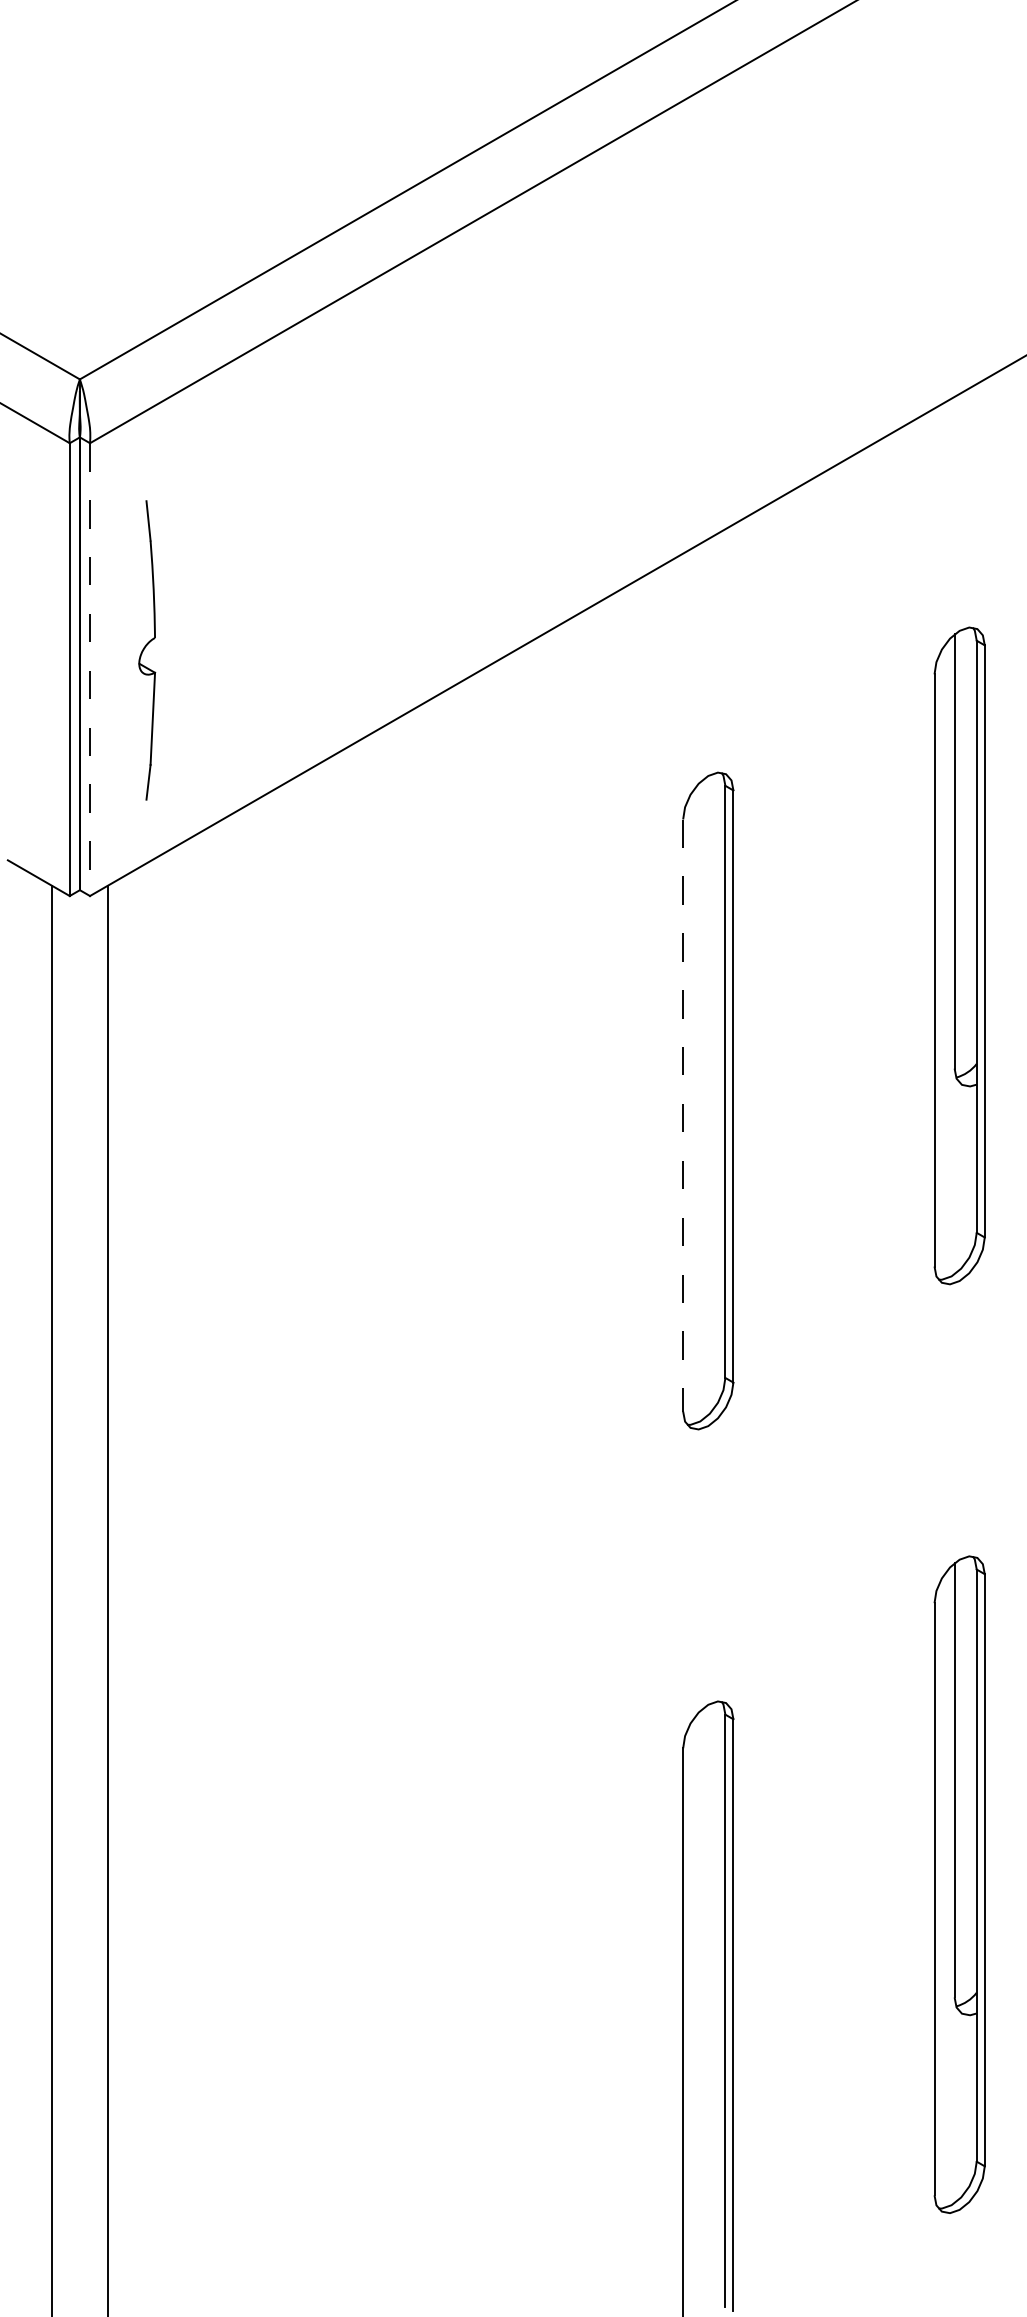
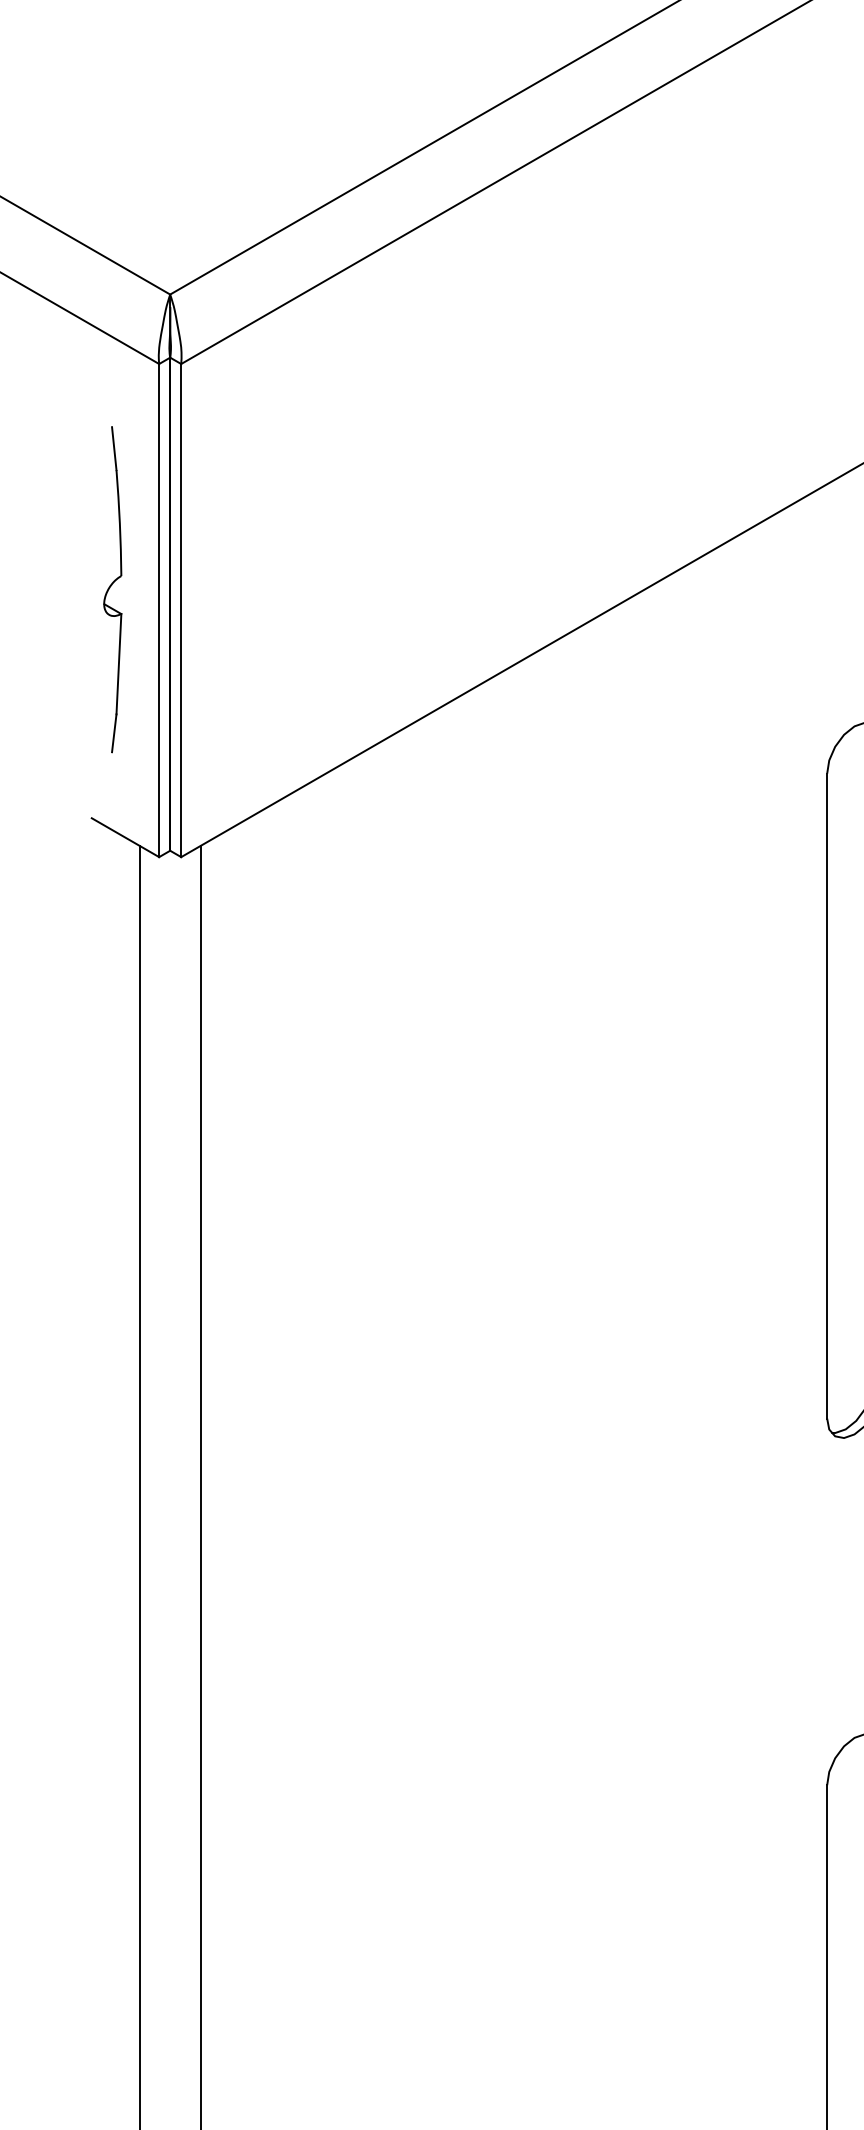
part: (147, 650) -> (113, 589), moved
line: (90, 670) -> (181, 611), dashed -> solid
line: (683, 1116) -> (827, 1097), dashed -> solid

